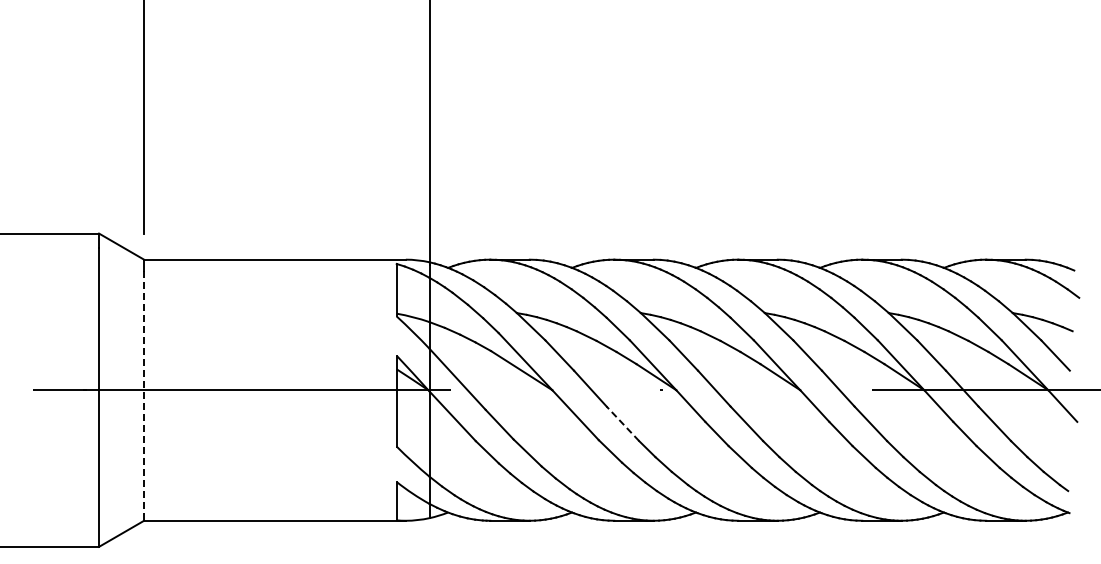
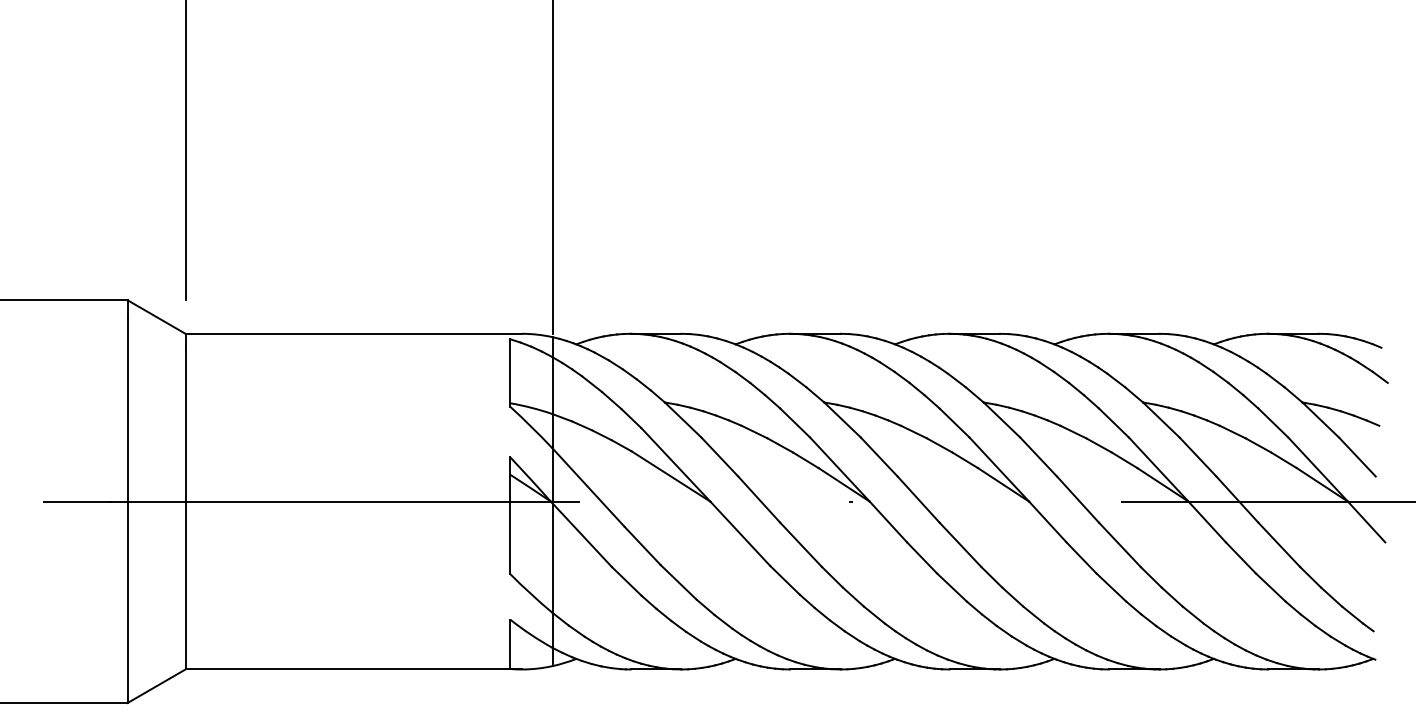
line: (144, 396) -> (186, 509), dashed -> solid
line: (622, 423) -> (800, 544), dashed -> solid

